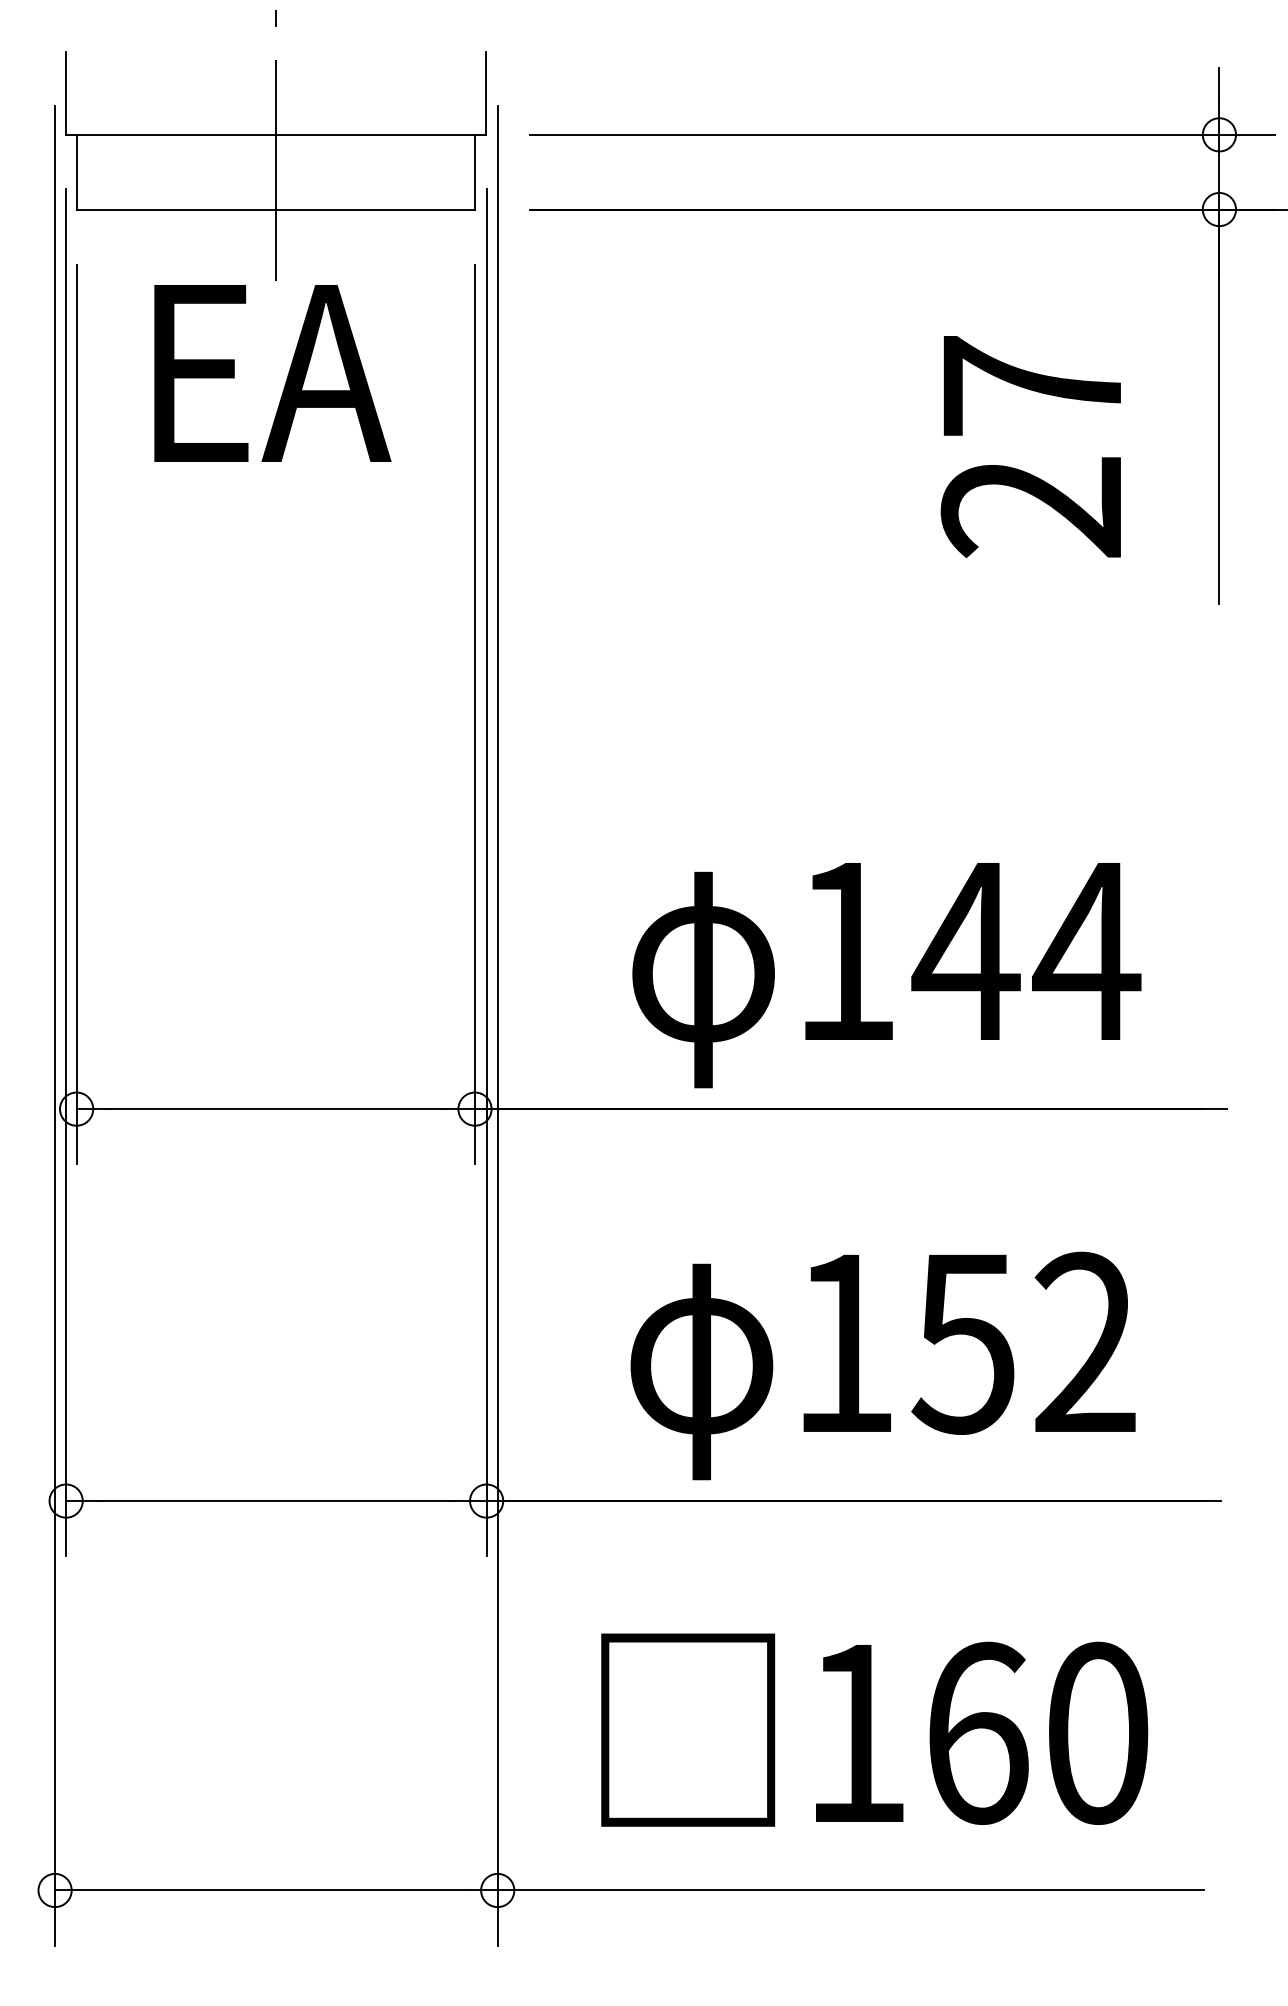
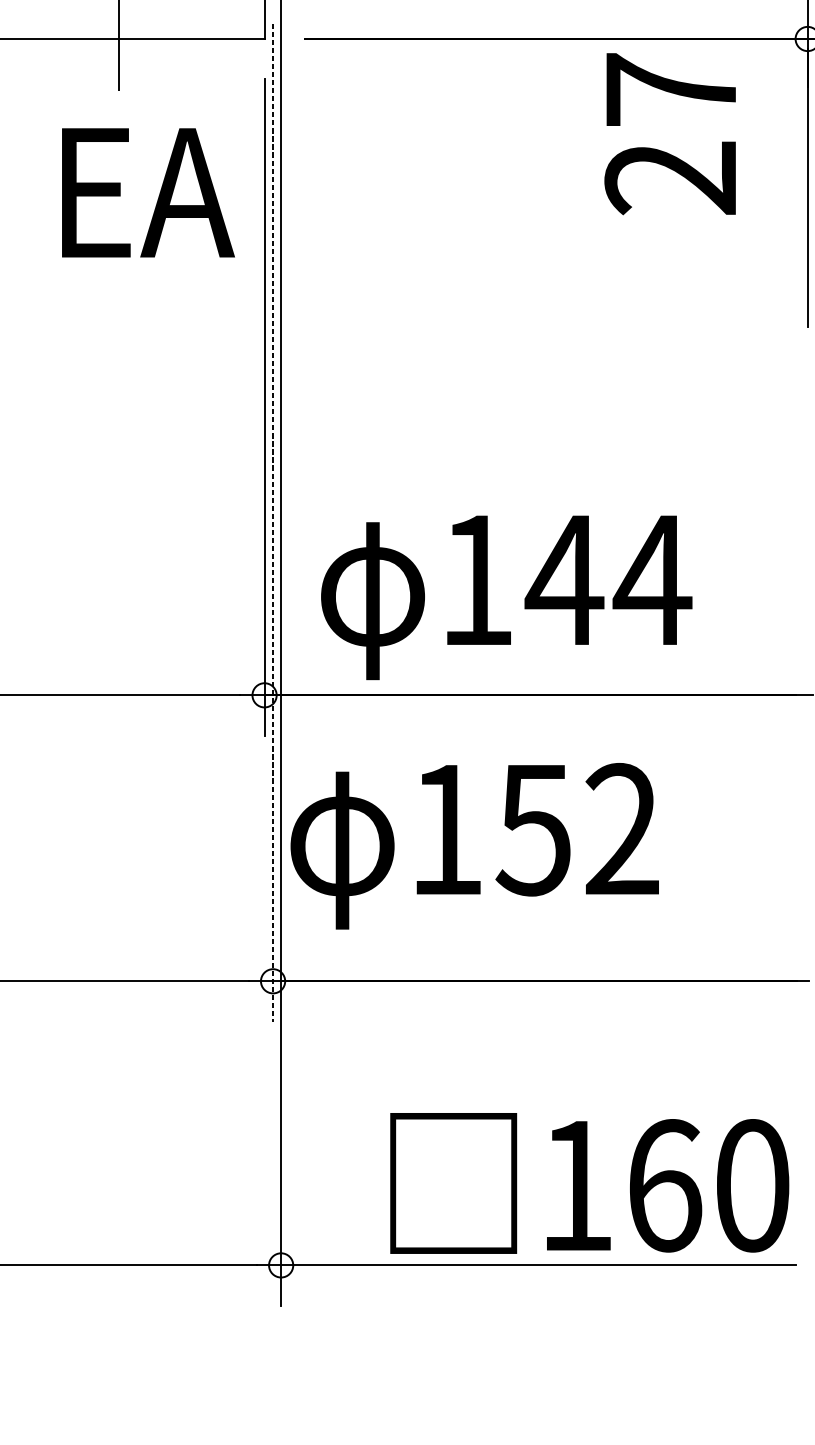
text: (272, 373) -> (148, 192), moved
text: (1030, 447) -> (669, 134), moved
line: (486, 872) -> (272, 522), solid -> dashed
text: (886, 975) -> (506, 597), moved
text: (882, 1365) -> (474, 845), moved
text: (874, 1729) -> (589, 1182), moved

